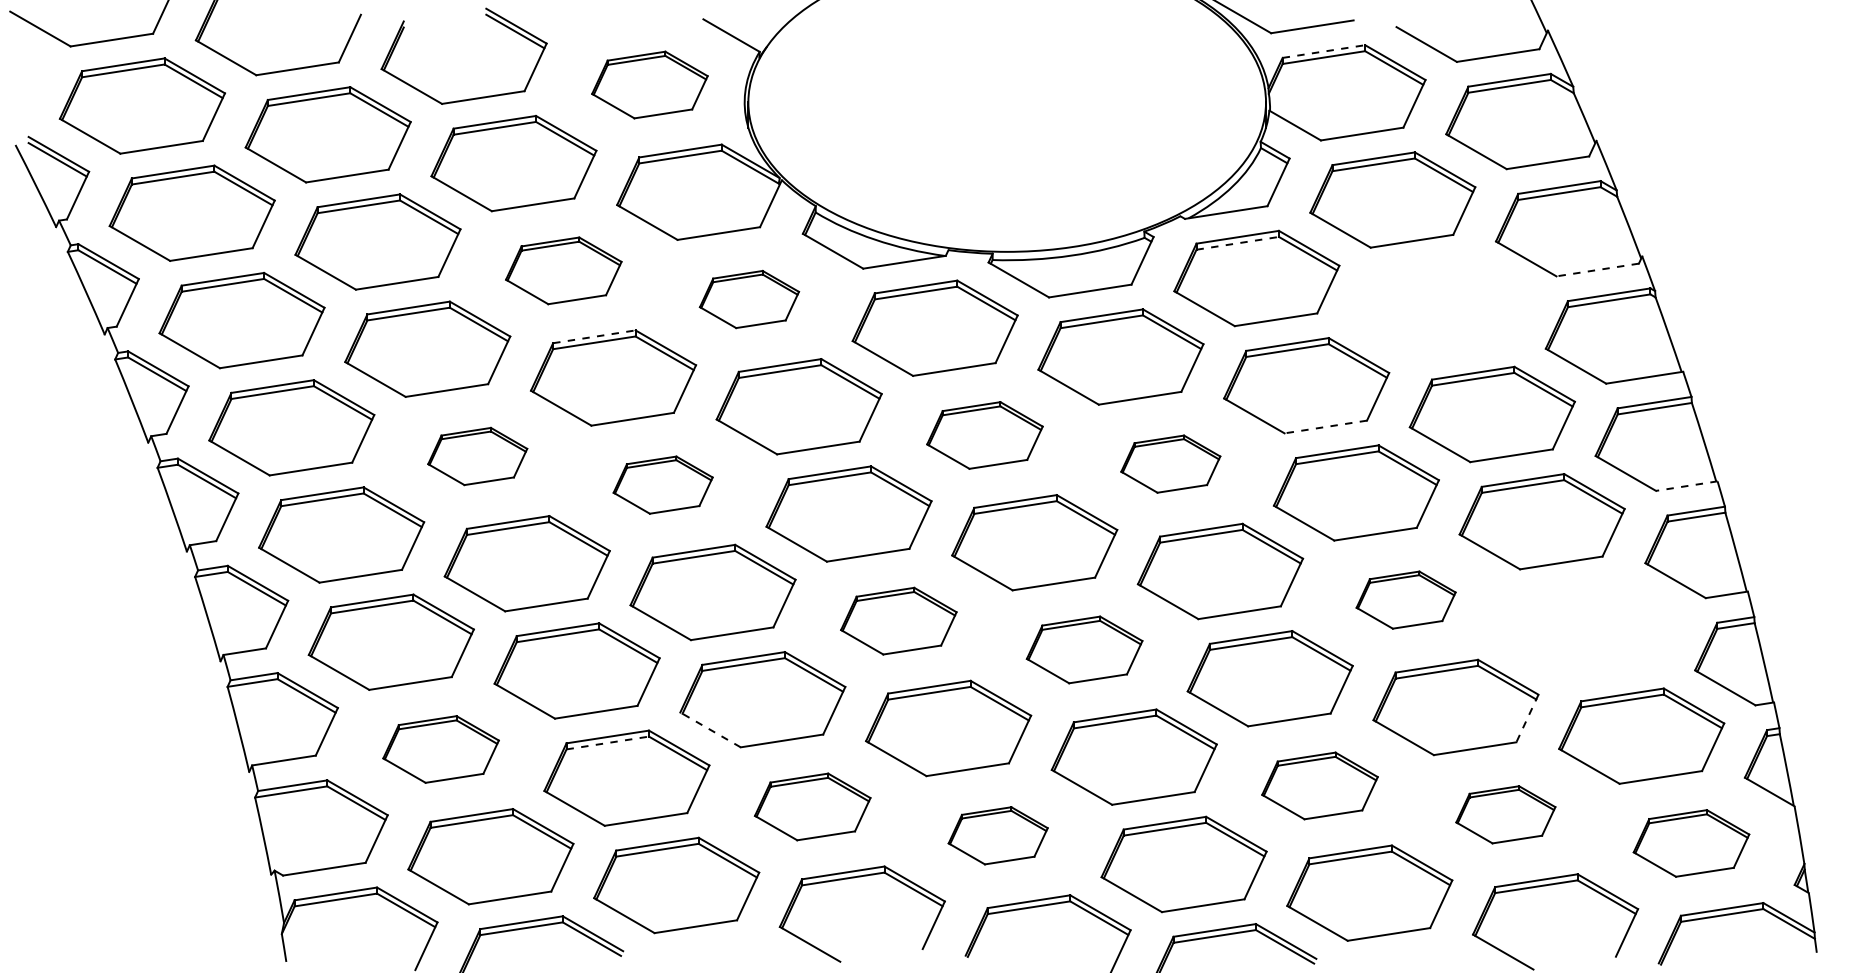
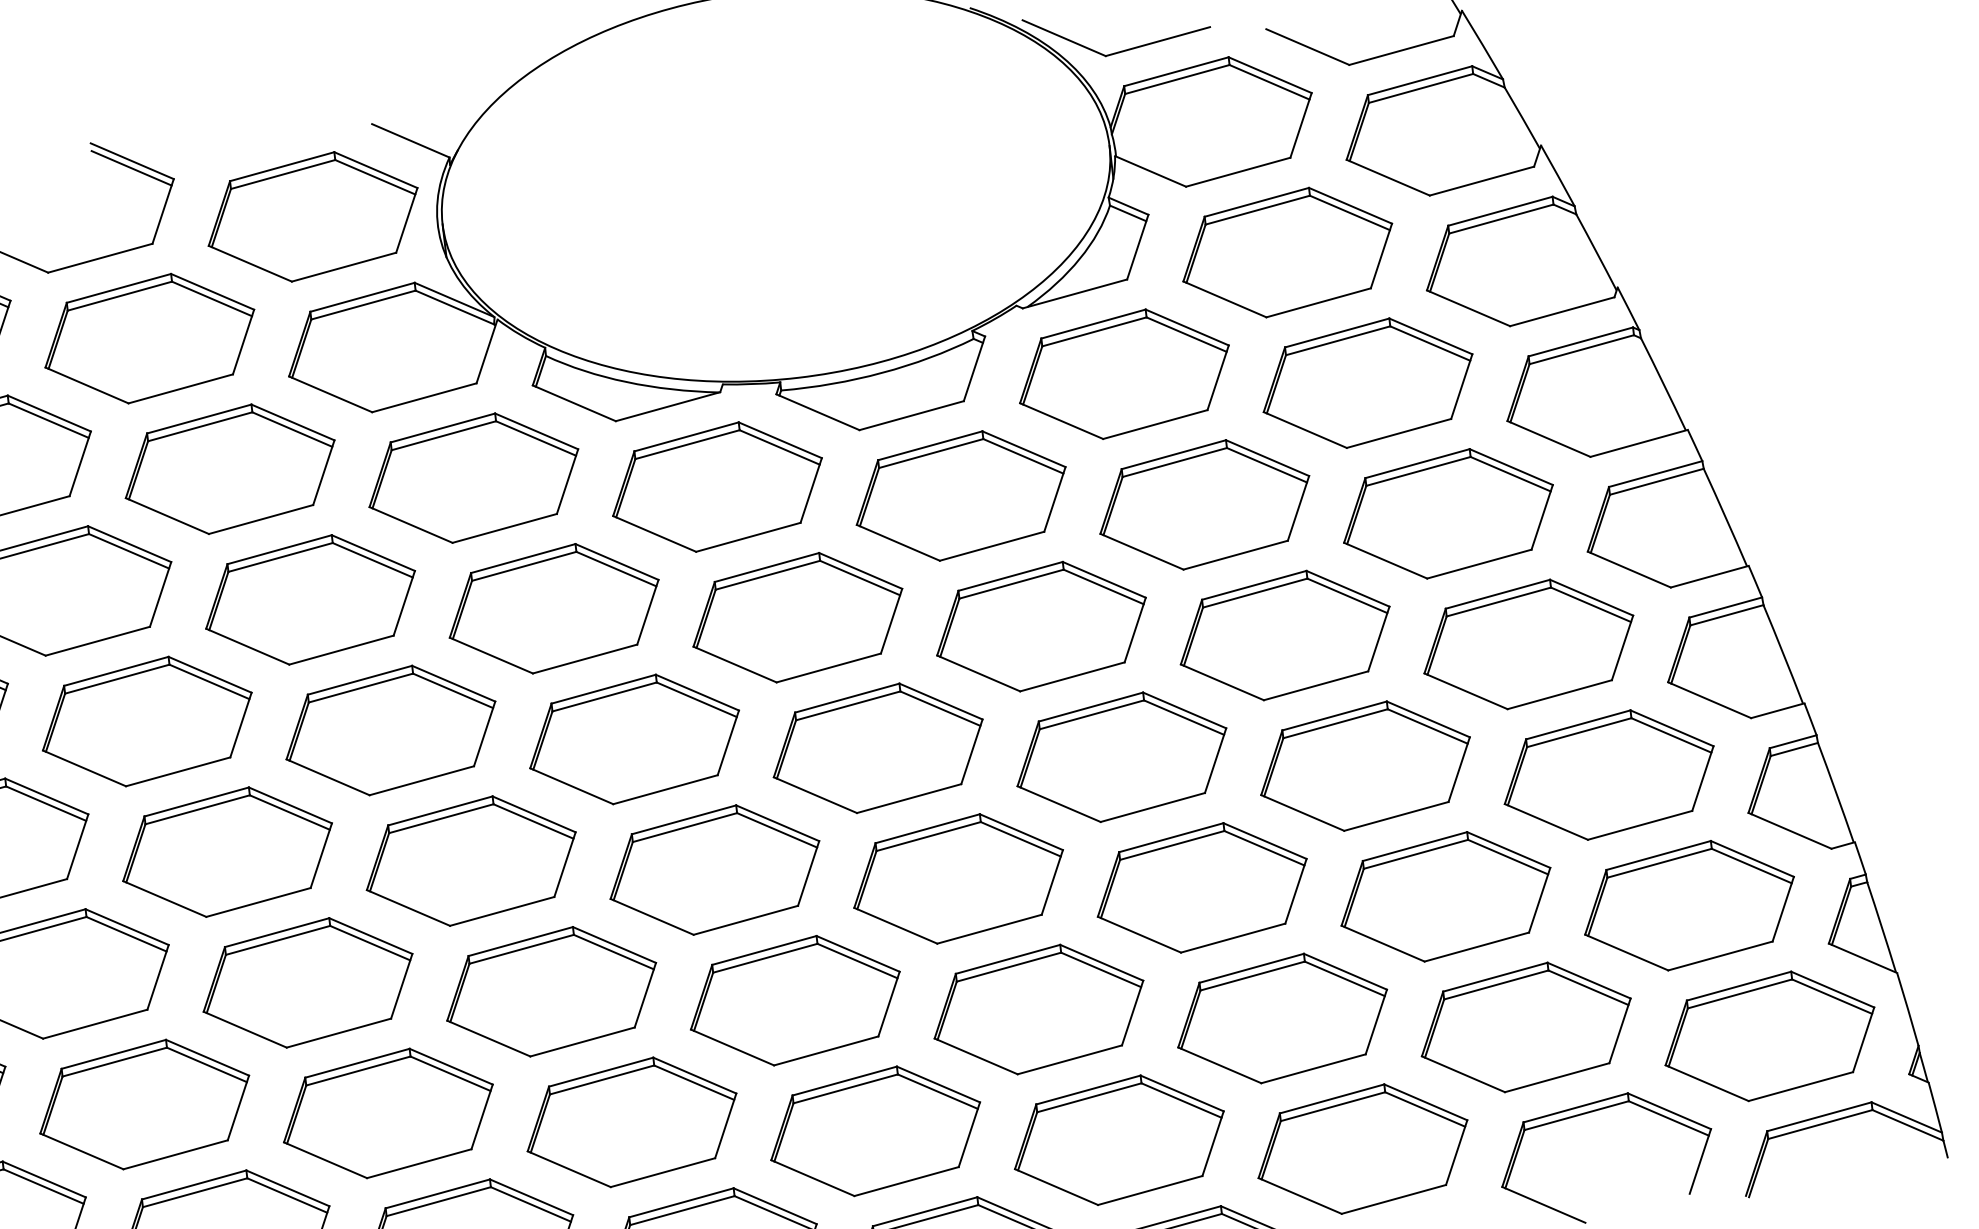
line: (1323, 51) -> (1175, 71), dashed -> solid
part: (649, 84) -> (312, 216), size x1.43
line: (1237, 243) -> (1094, 332), dashed -> solid
part: (563, 270) -> (229, 468), size x1.43
line: (1597, 270) -> (1562, 312), dashed -> solid
part: (749, 299) -> (473, 478), size x1.67
part: (1442, 306) -> (1367, 382), added
line: (594, 336) -> (279, 549), dashed -> solid
line: (1325, 427) -> (1235, 555), dashed -> solid
part: (984, 435) -> (797, 617), size x1.43
part: (477, 456) -> (147, 721), size x1.67
part: (1170, 463) -> (1041, 625), size x1.67
part: (662, 484) -> (389, 729), size x1.67
line: (1686, 486) -> (1709, 577), dashed -> solid
part: (1405, 599) -> (1364, 765), size x1.67
part: (898, 620) -> (714, 869), size x1.43
part: (1591, 628) -> (1608, 774), added
part: (1084, 649) -> (958, 878), size x1.43
line: (1527, 718) -> (1539, 900), dashed -> solid
line: (710, 729) -> (488, 1038), dashed -> solid
line: (607, 743) -> (358, 1071), dashed -> solid
part: (440, 749) -> (143, 1104), size x1.43
part: (1319, 785) -> (1281, 1018), size x1.43
part: (812, 806) -> (631, 1121), size x1.43
part: (1505, 814) -> (1525, 1027), size x1.67
part: (997, 835) -> (874, 1131), size x1.67
part: (1691, 843) -> (1769, 1036), size x1.43

